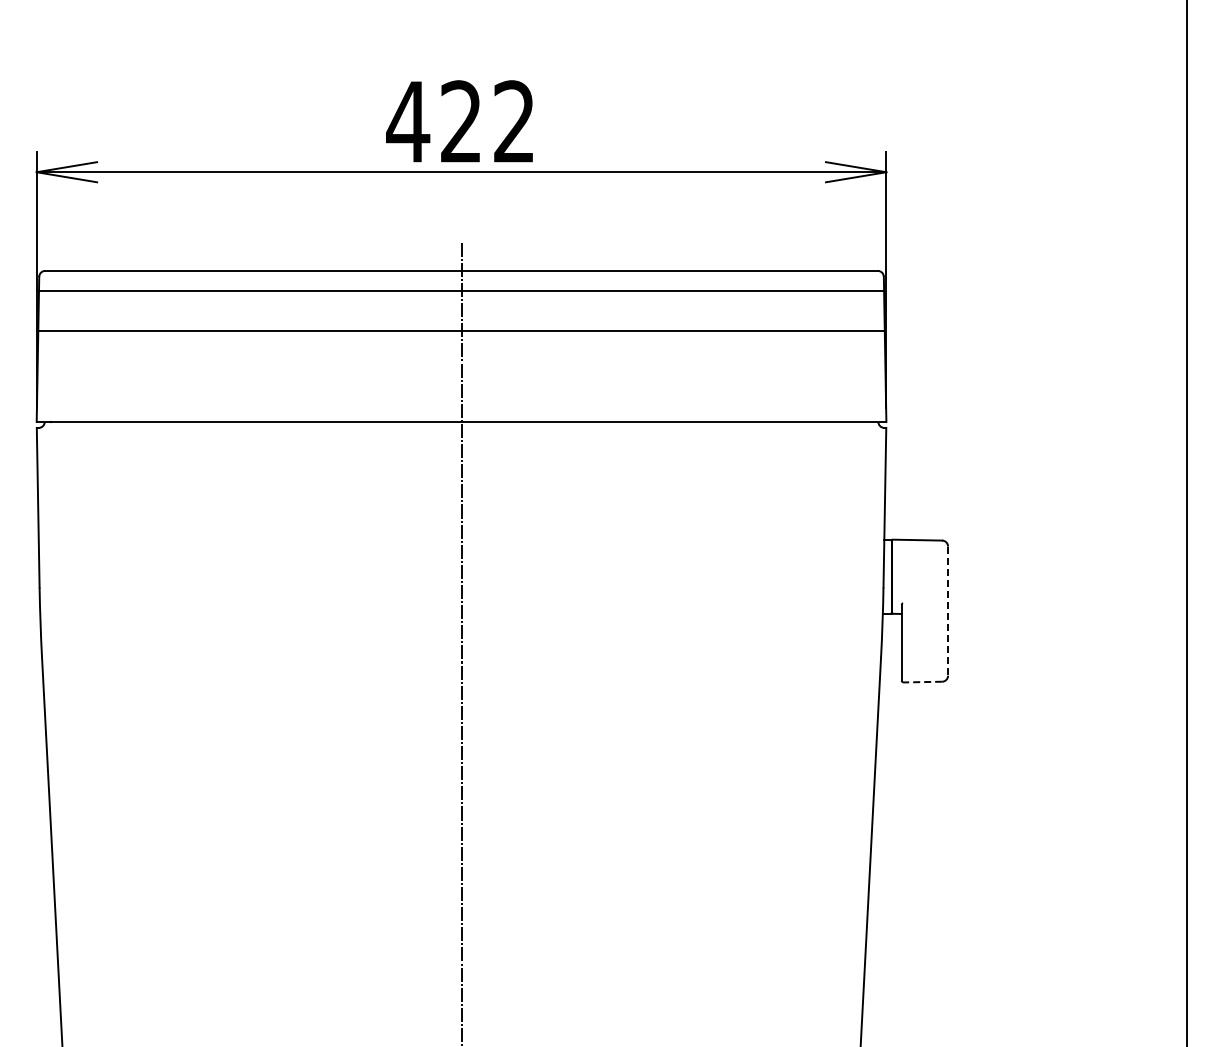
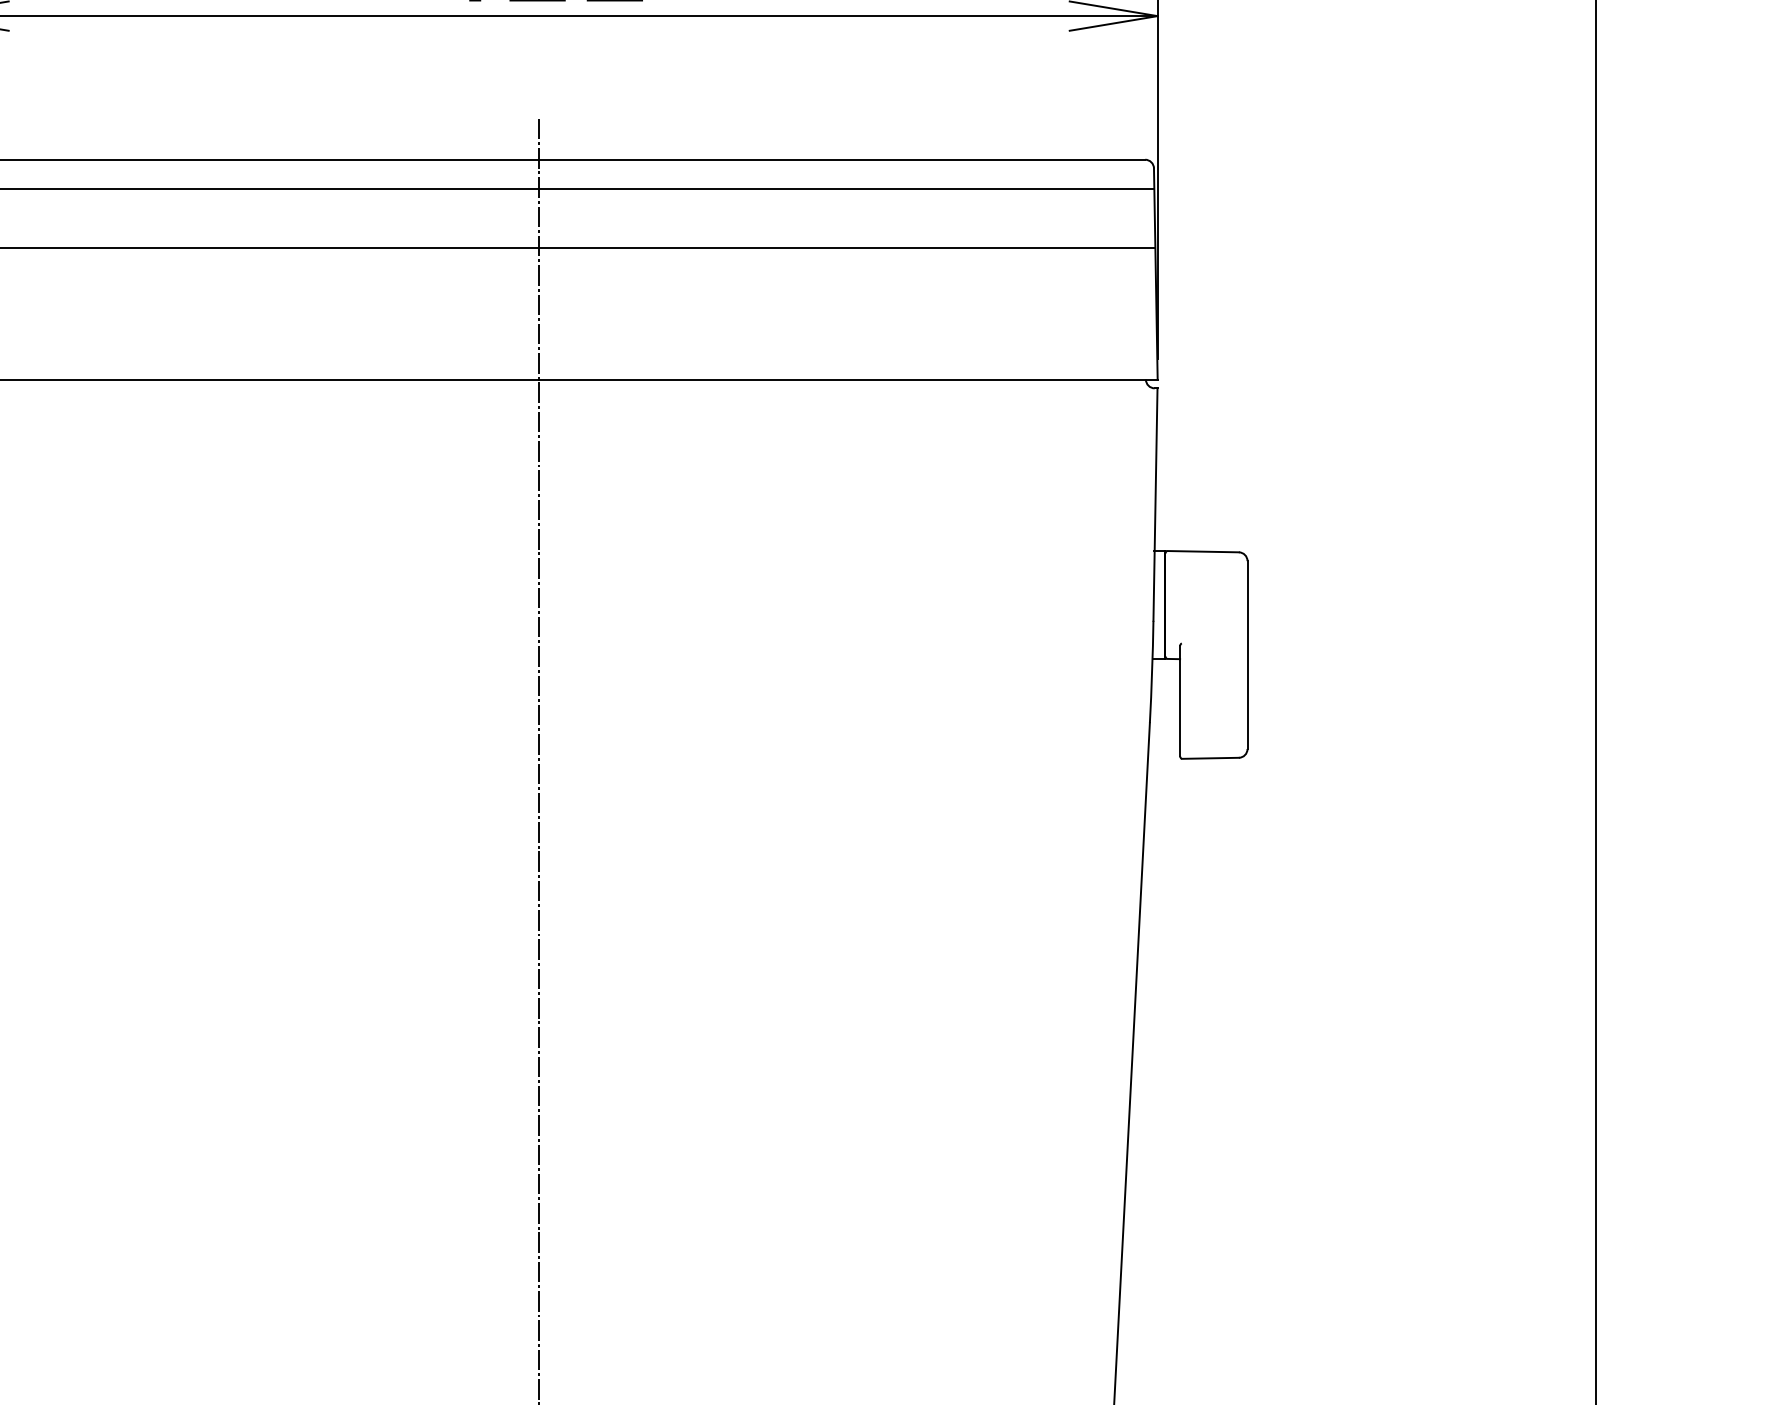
line: (948, 611) -> (1248, 655), dashed -> solid
line: (922, 682) -> (1210, 758), dashed -> solid

